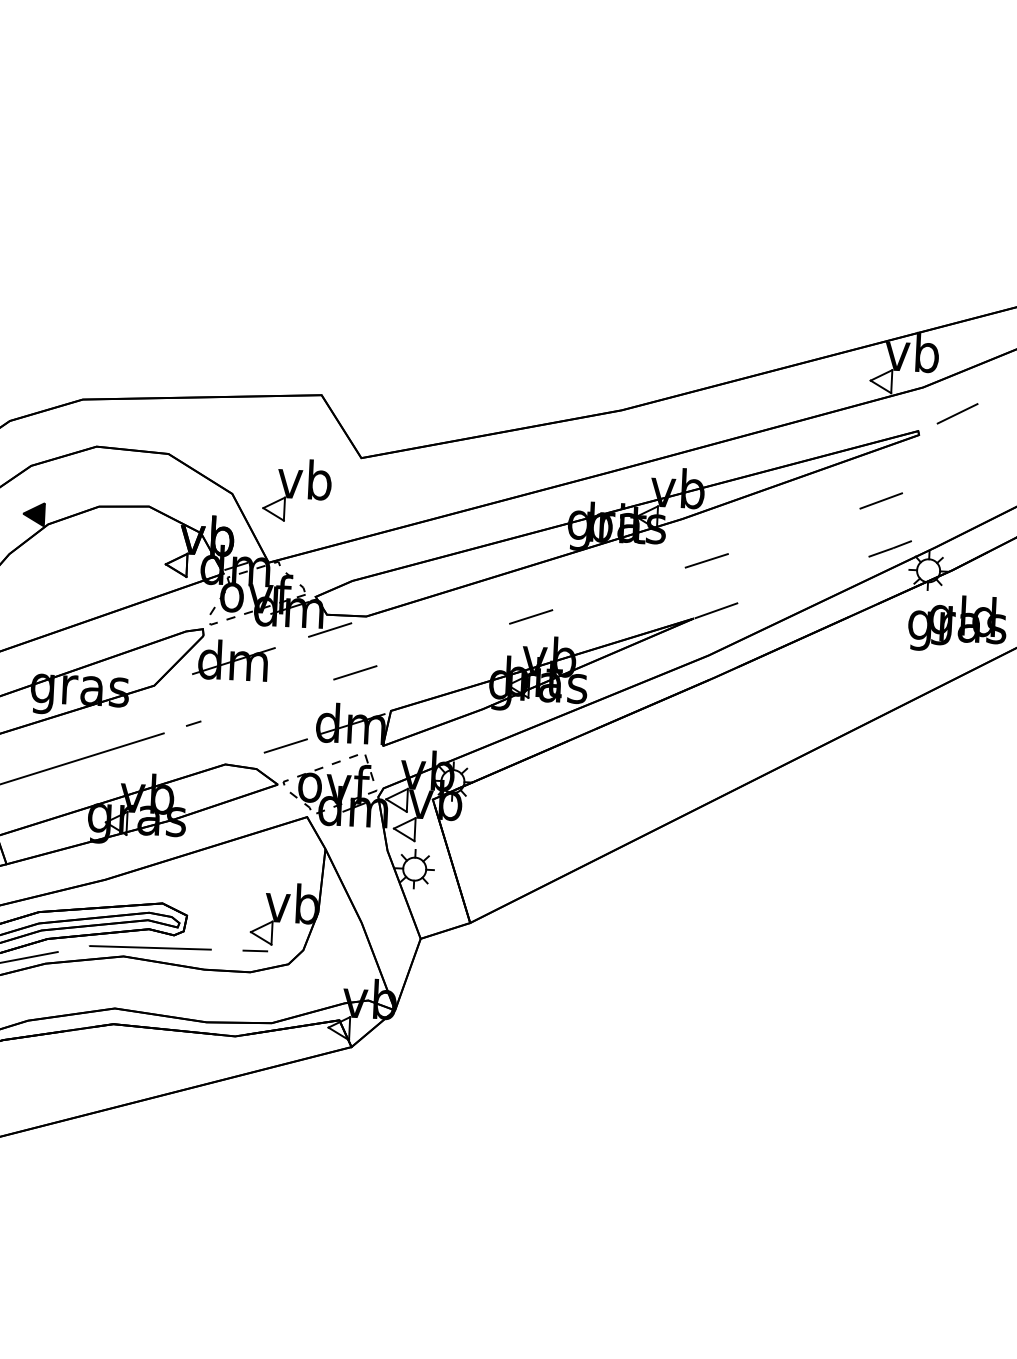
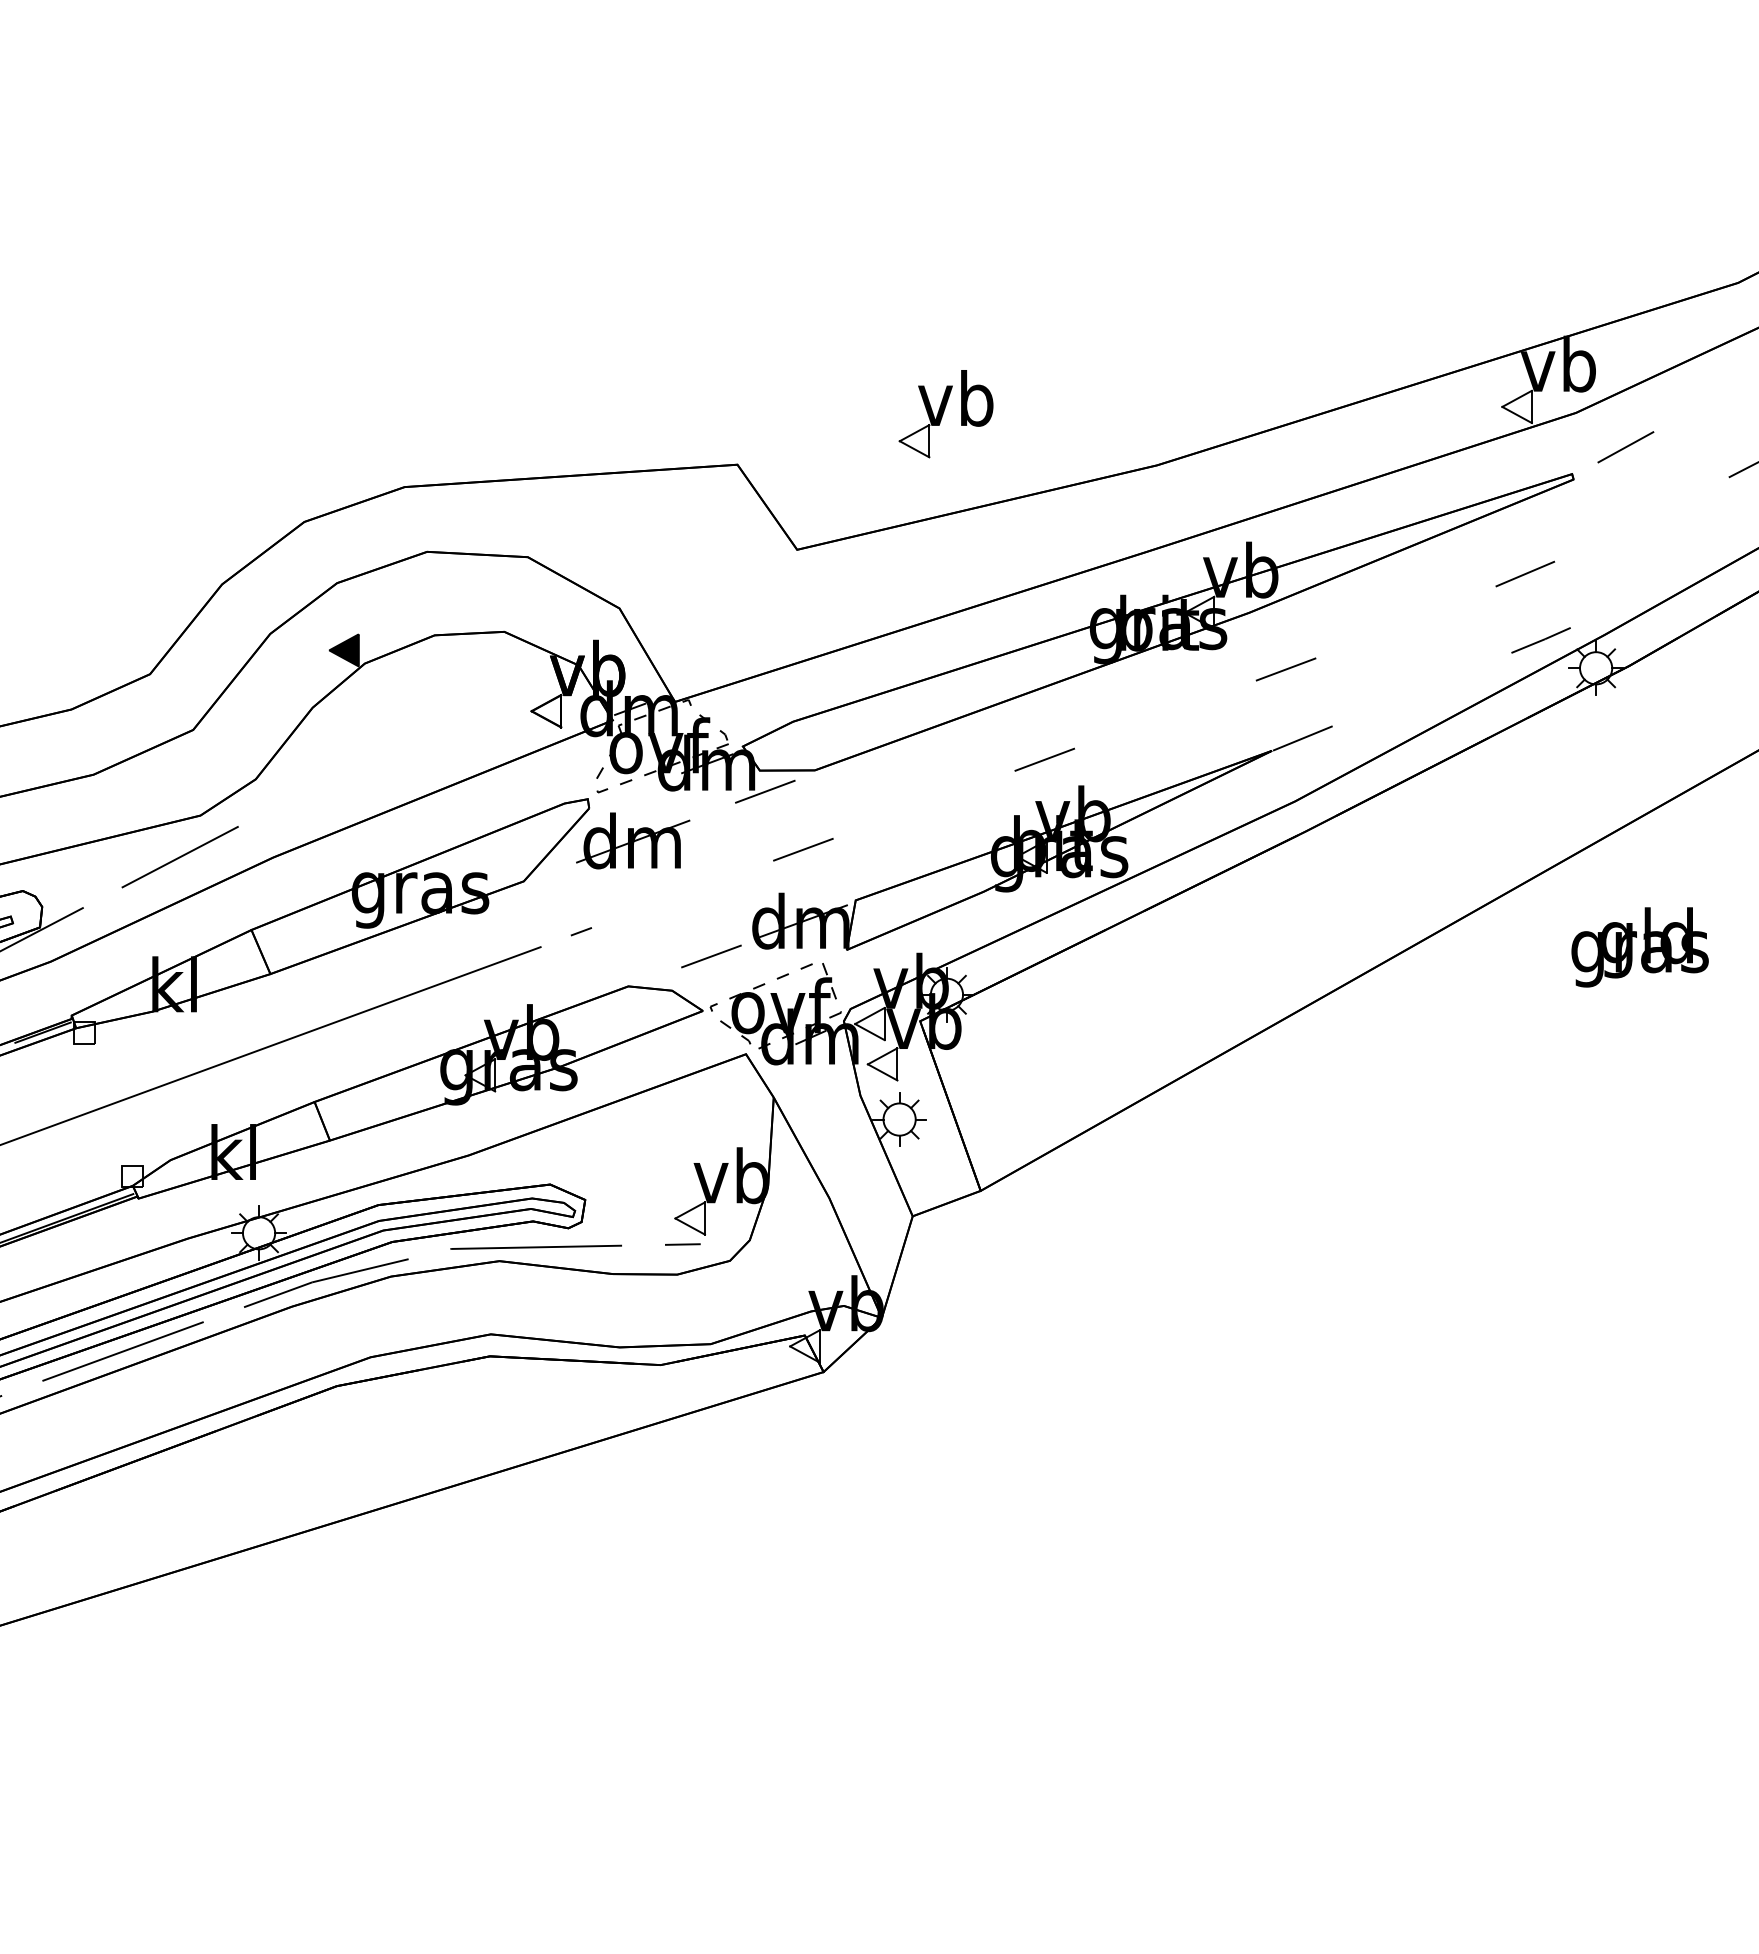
part: (296, 490) -> (945, 414), moved
text: (957, 623) -> (1639, 947), moved

